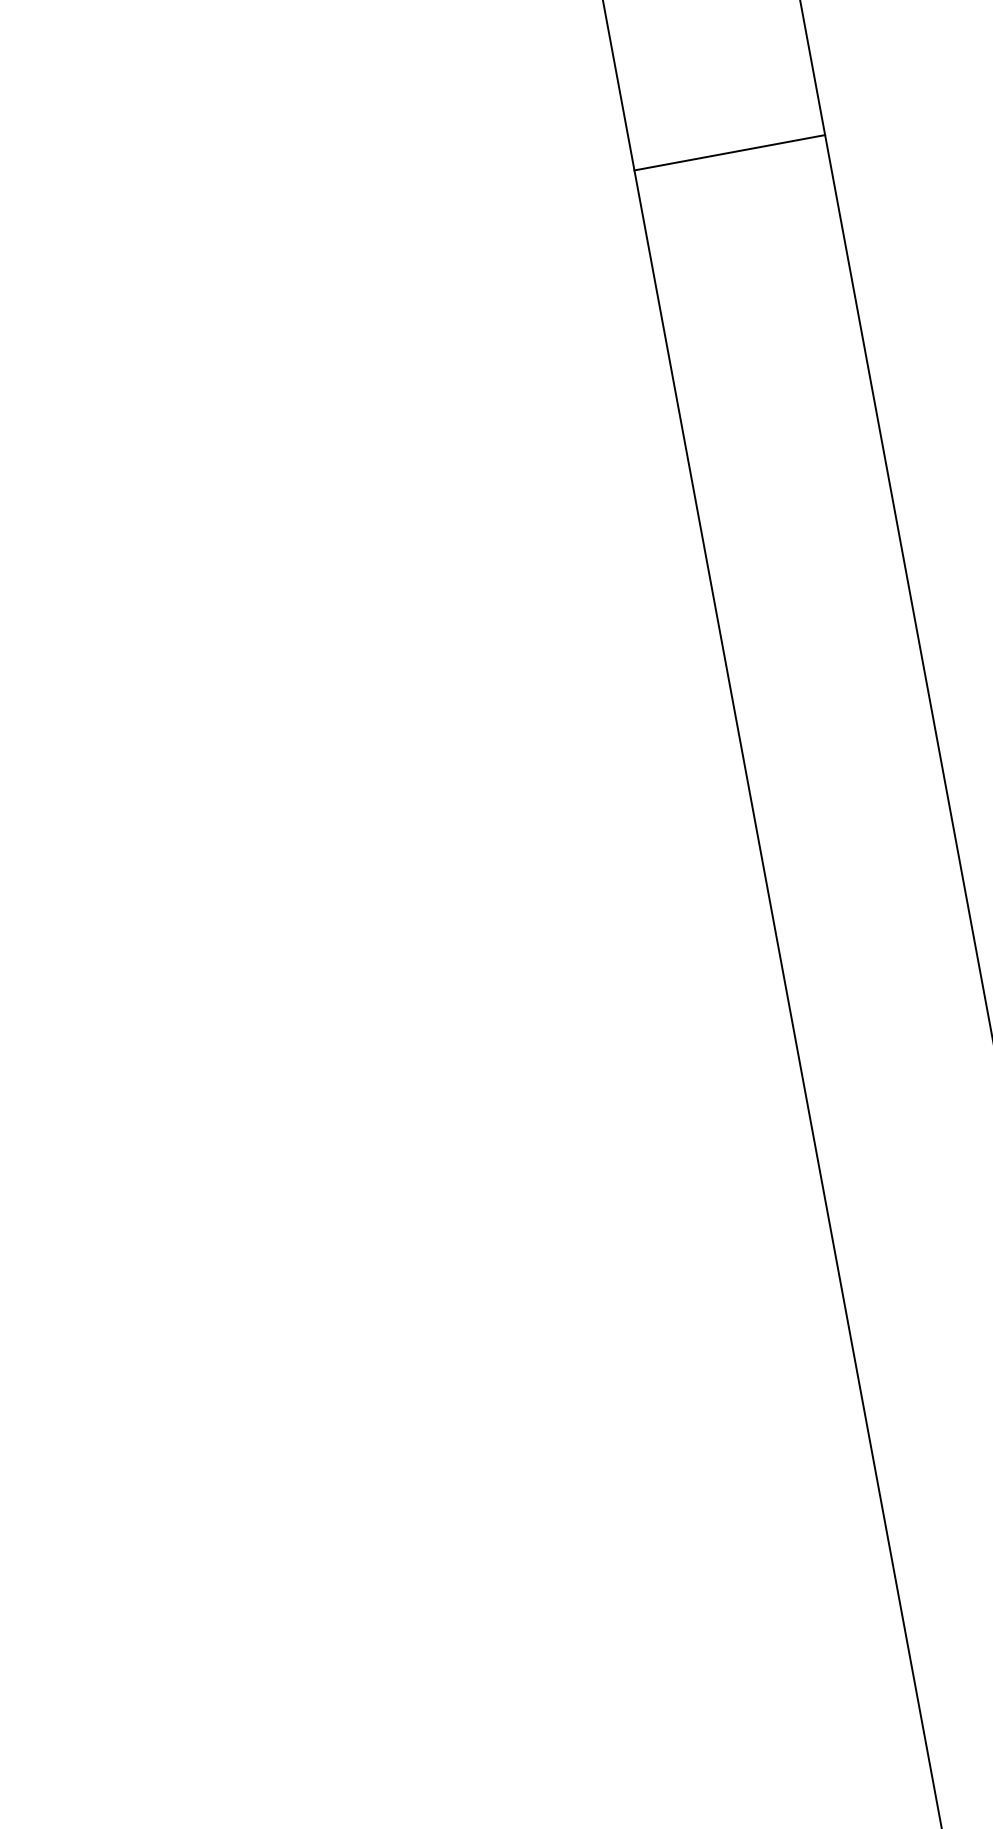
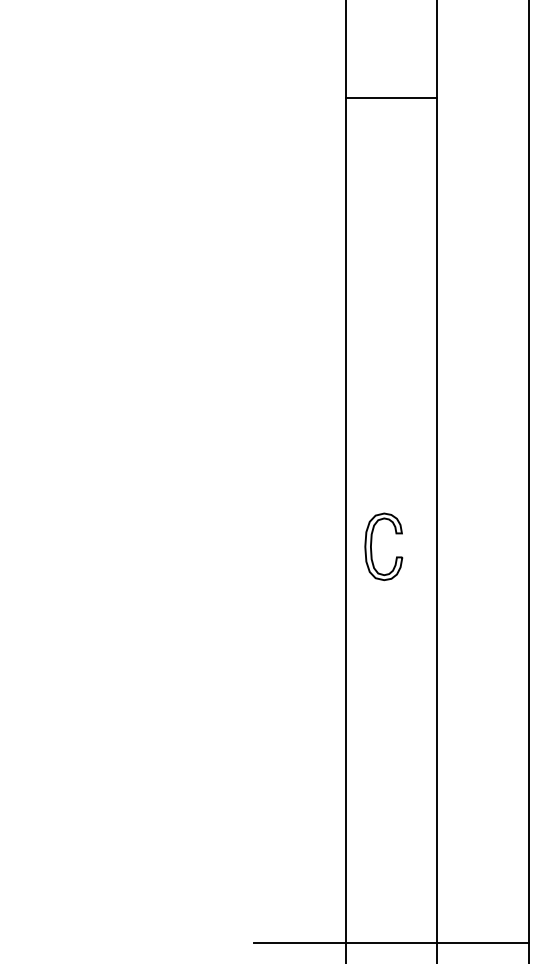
line: (729, 152) -> (391, 97), moved
part: (873, 1149) -> (372, 542), added

